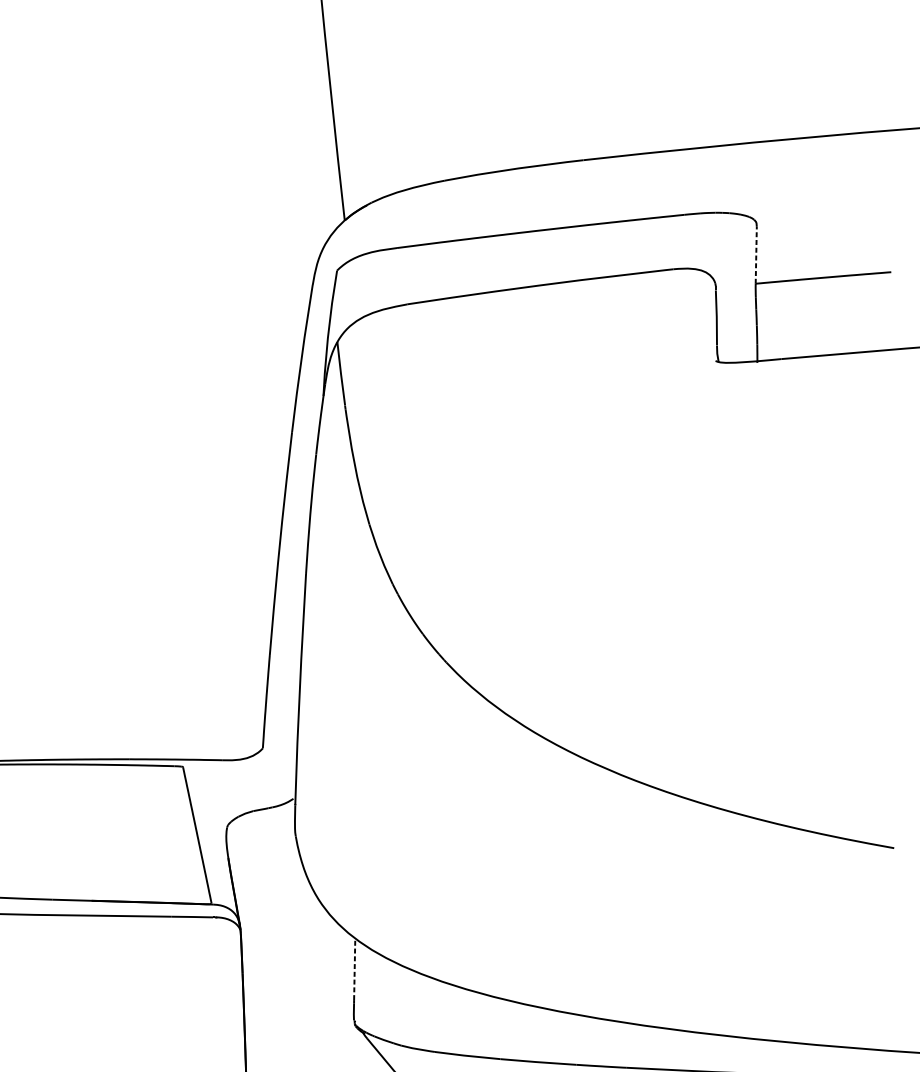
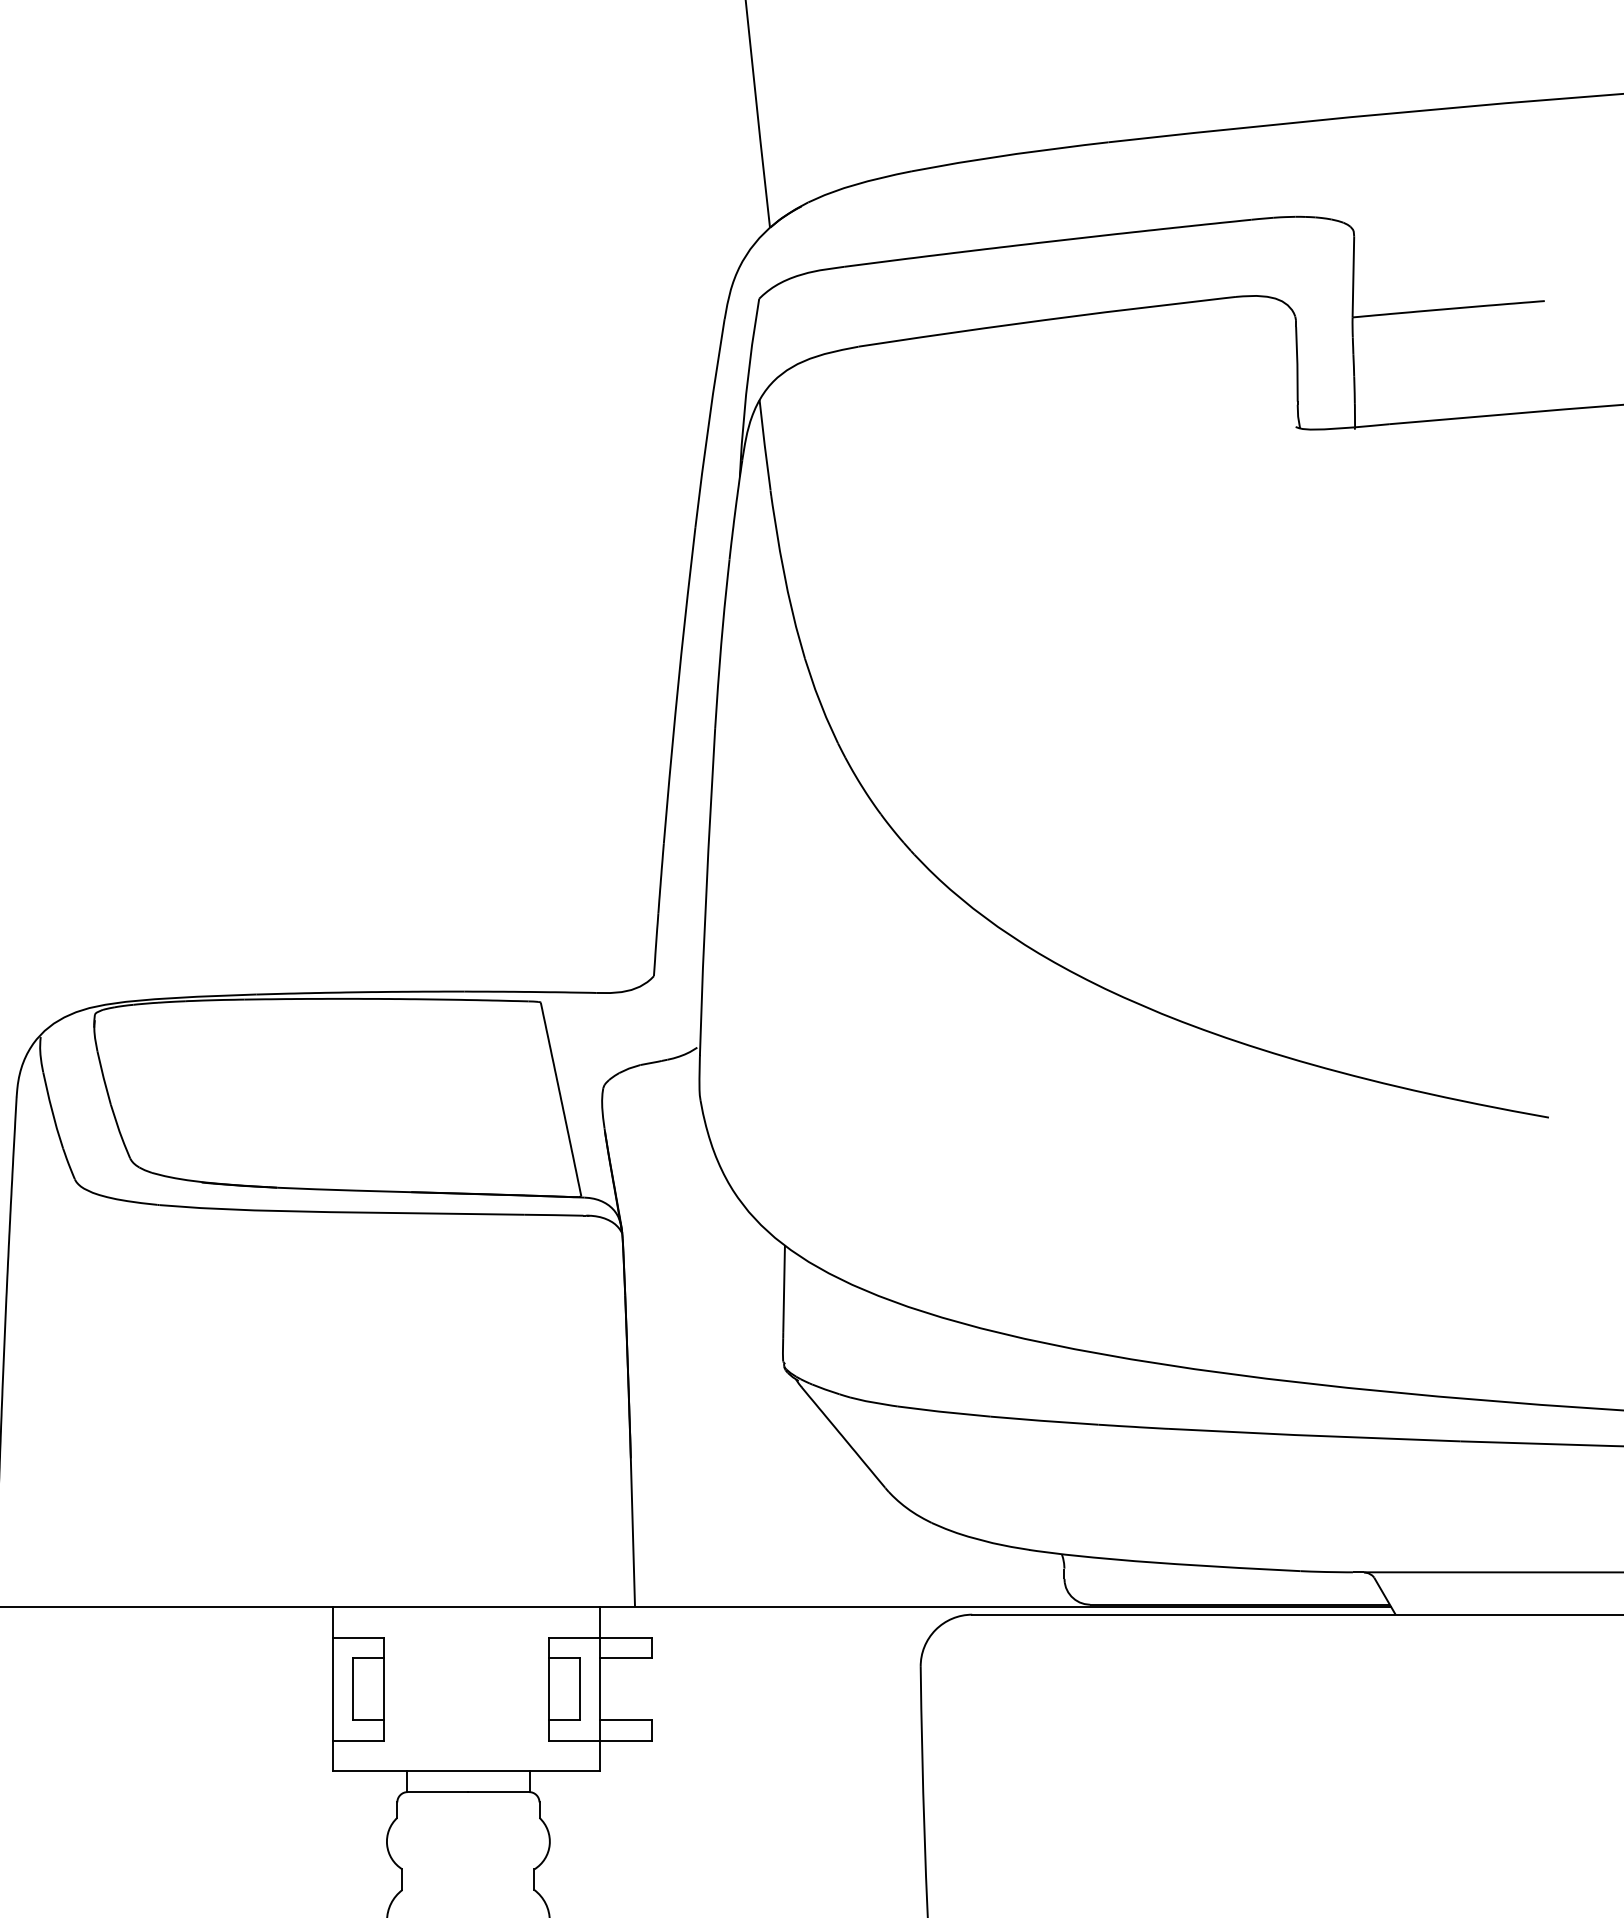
line: (756, 254) -> (1353, 276), dashed -> solid
line: (354, 969) -> (784, 1289), dashed -> solid

